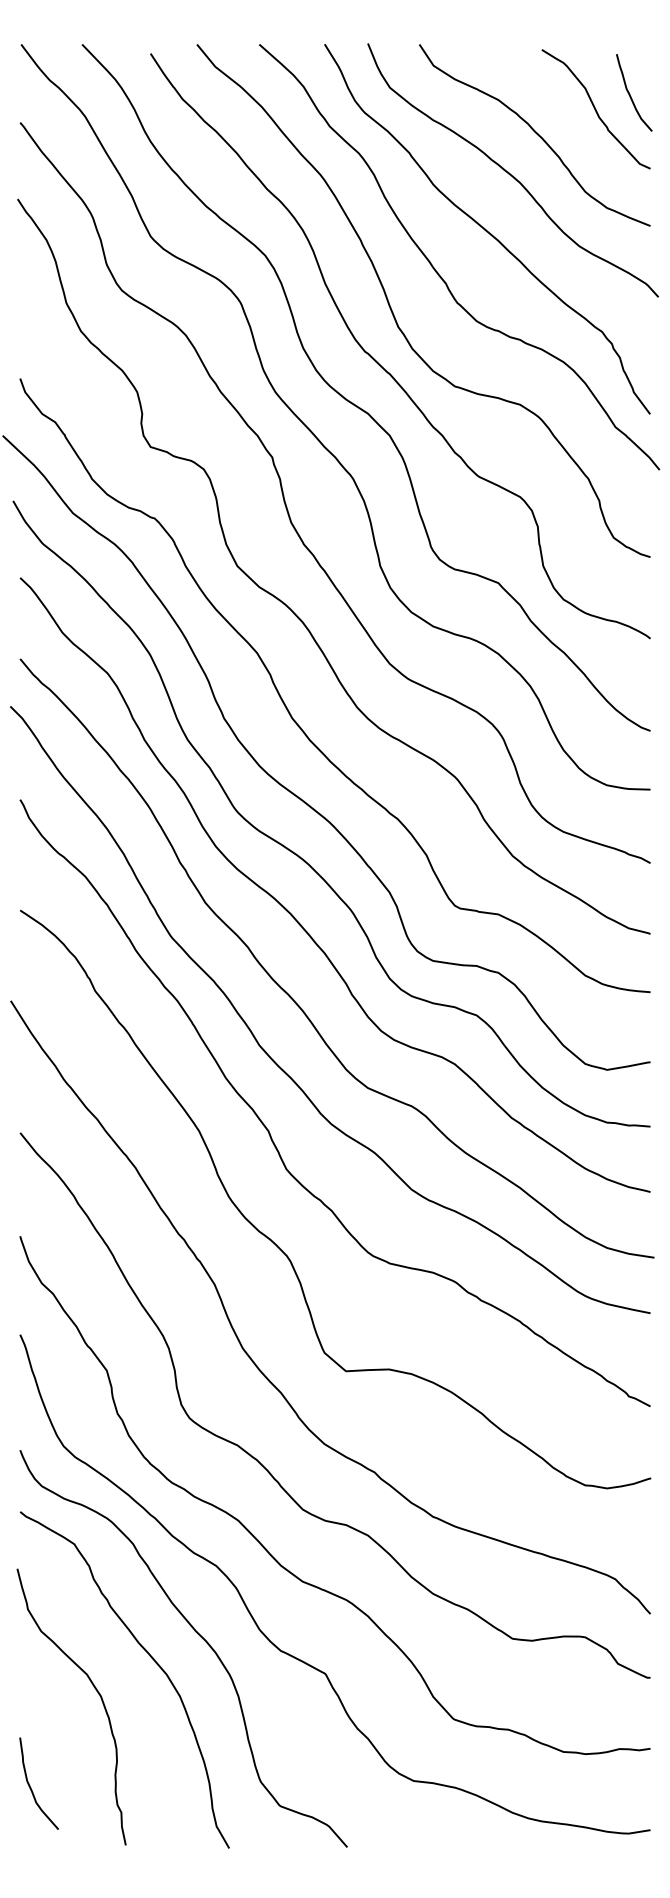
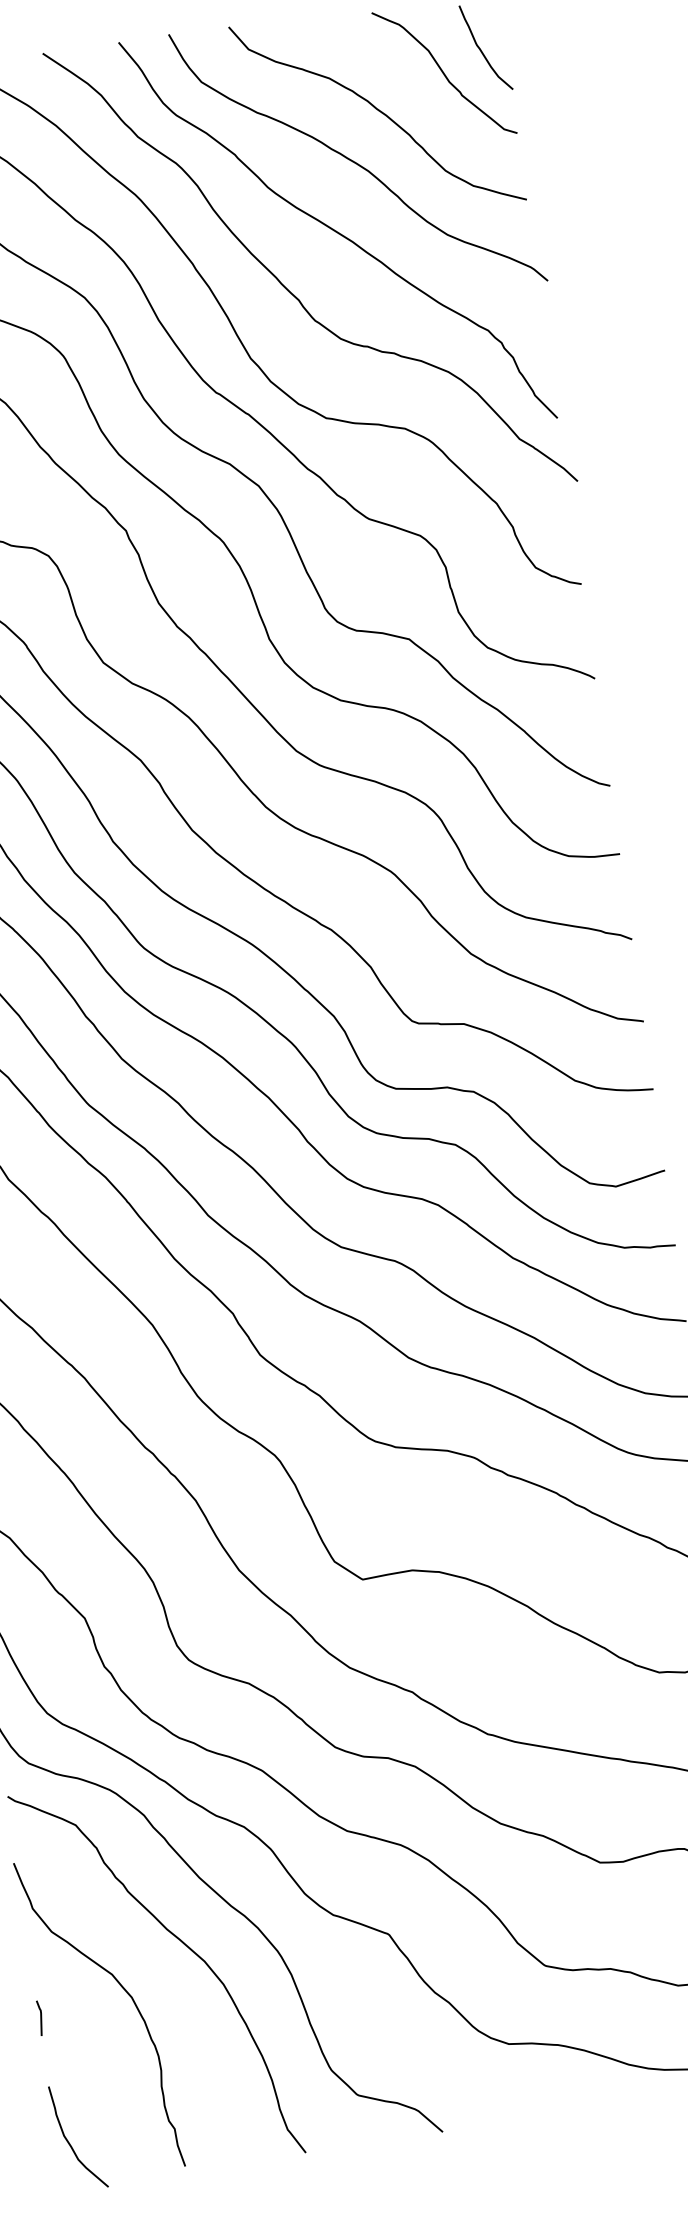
line: (21, 1702) -> (40, 2017), added
curve: (31, 1787) -> (70, 2142), moved

